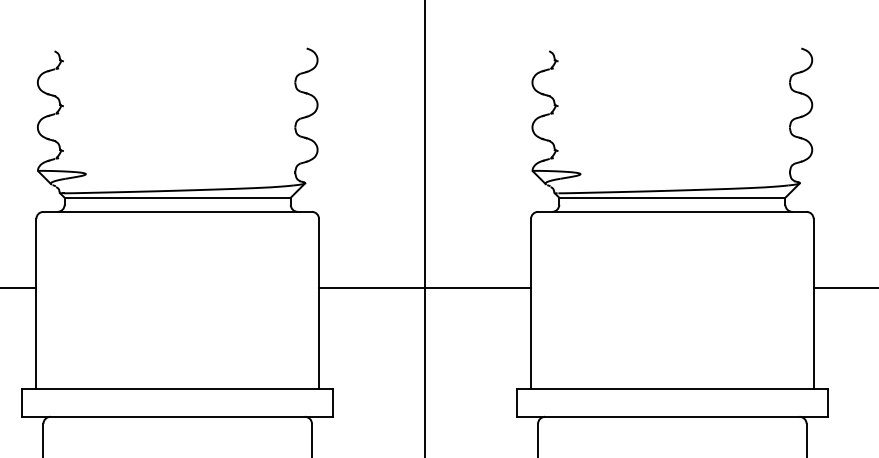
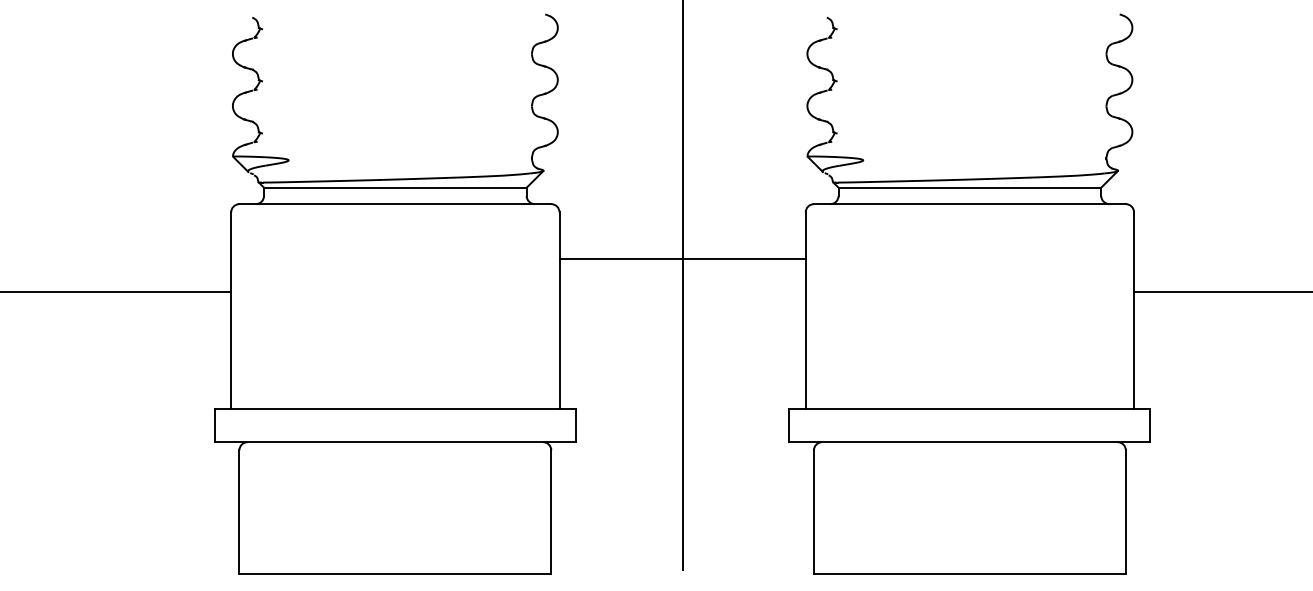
line: (424, 287) -> (682, 259), moved

